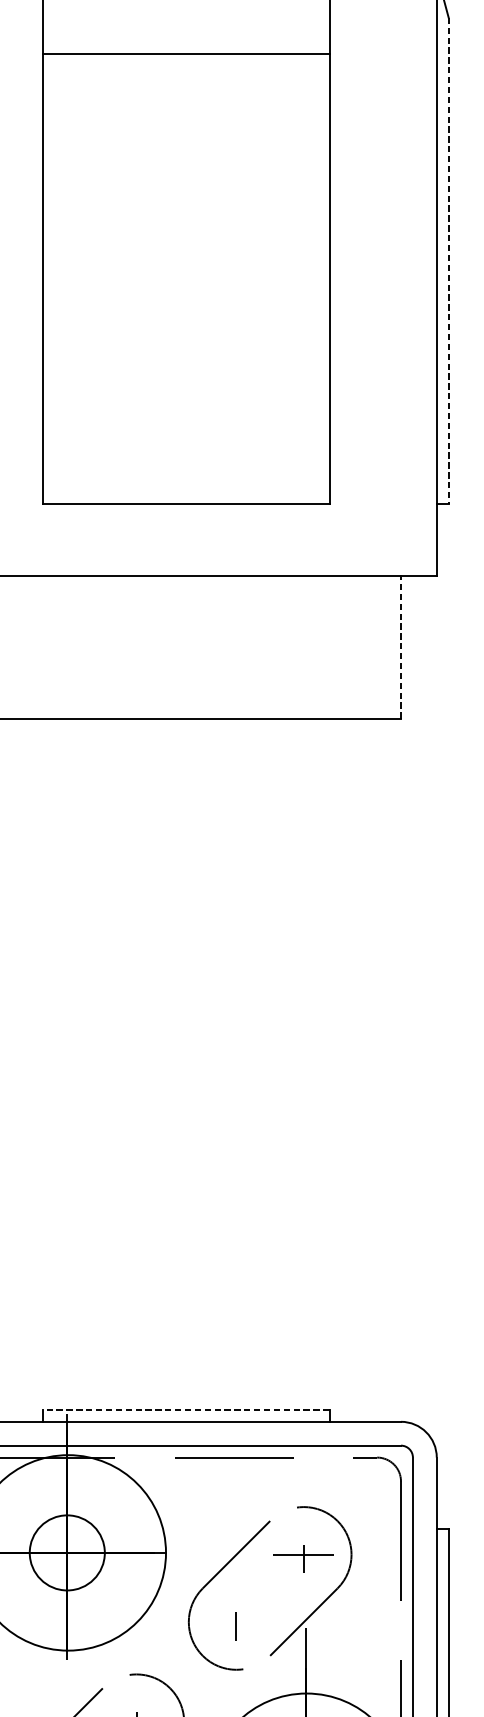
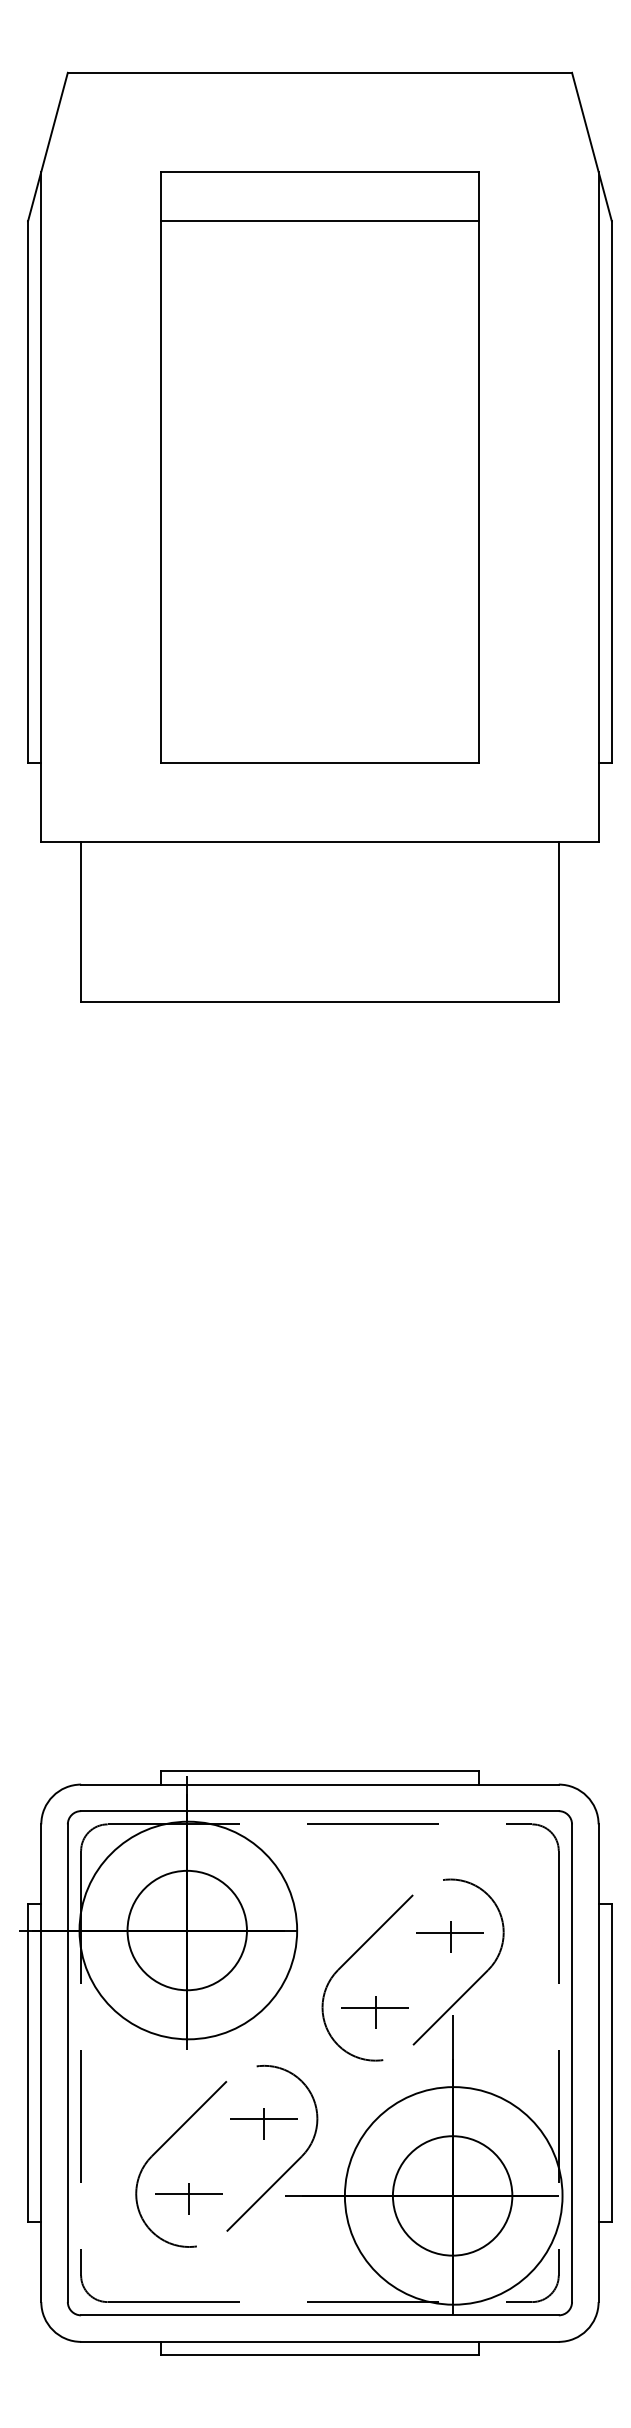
line: (186, 53) -> (319, 221), moved
line: (448, 261) -> (611, 492), dashed -> solid
line: (400, 647) -> (558, 922), dashed -> solid
line: (186, 1410) -> (319, 1771), dashed -> solid
circle: (66, 1552) -> (186, 1930), size x1.43
line: (235, 1622) -> (374, 2007), added

